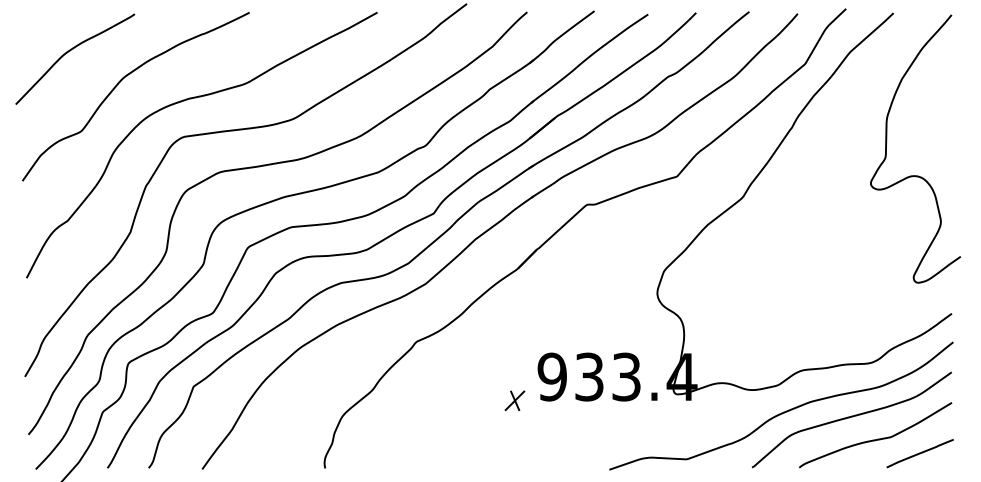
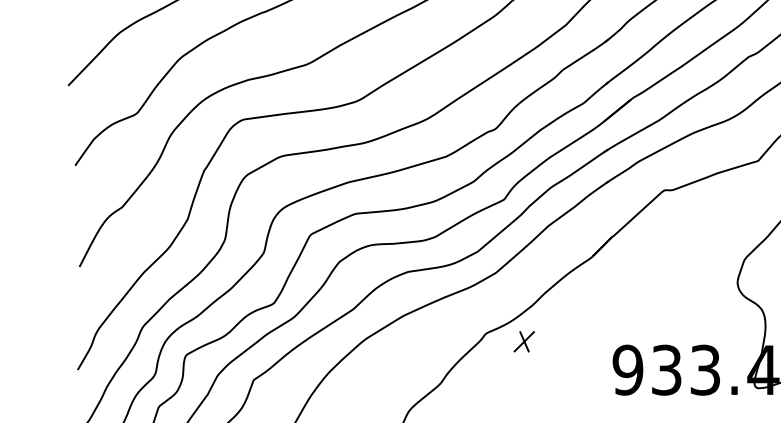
part: (514, 400) -> (523, 341), moved

